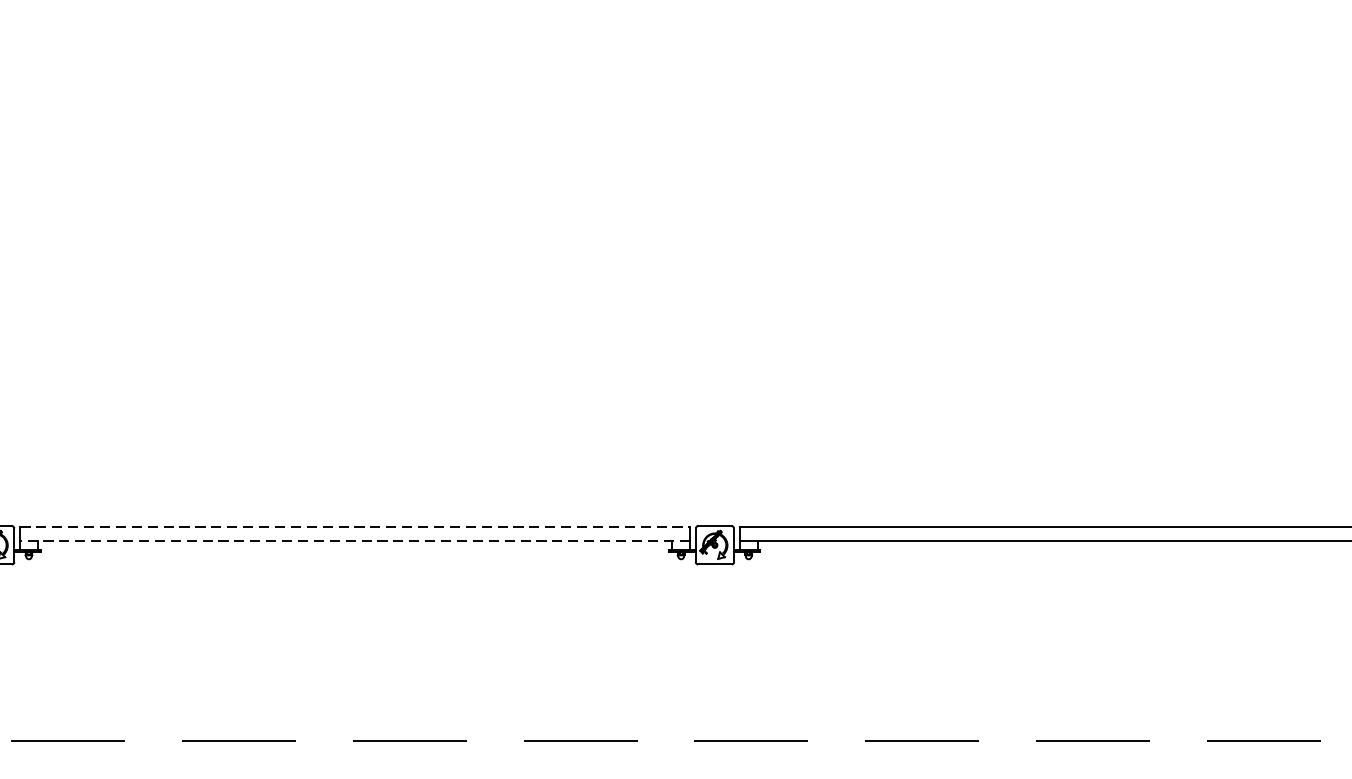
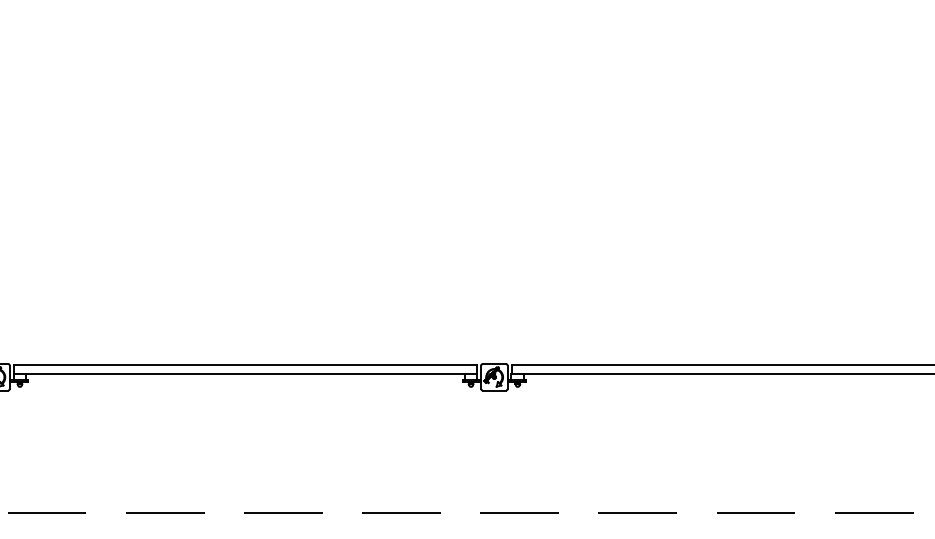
line: (356, 526) -> (246, 364), dashed -> solid
line: (355, 541) -> (245, 374), dashed -> solid

